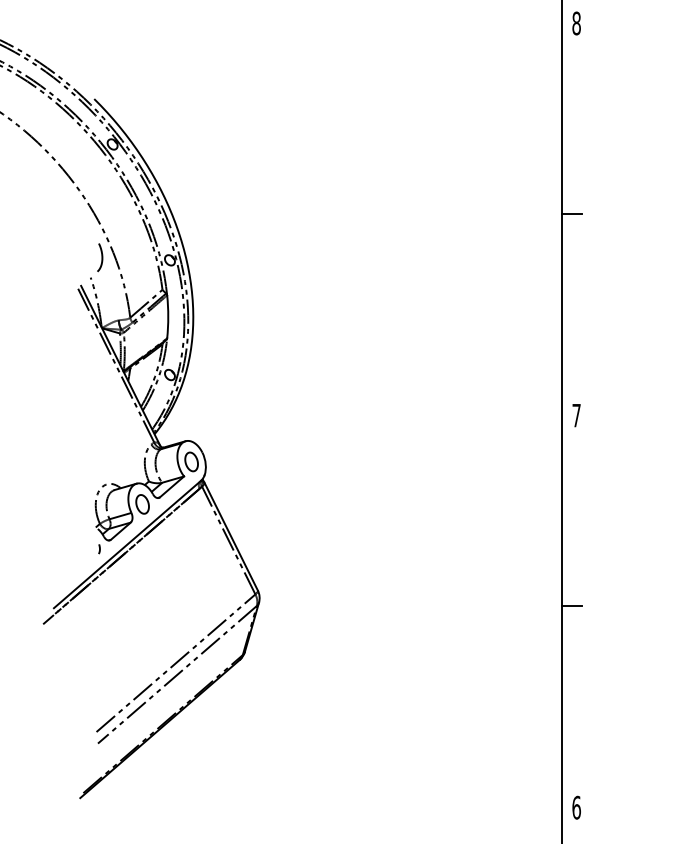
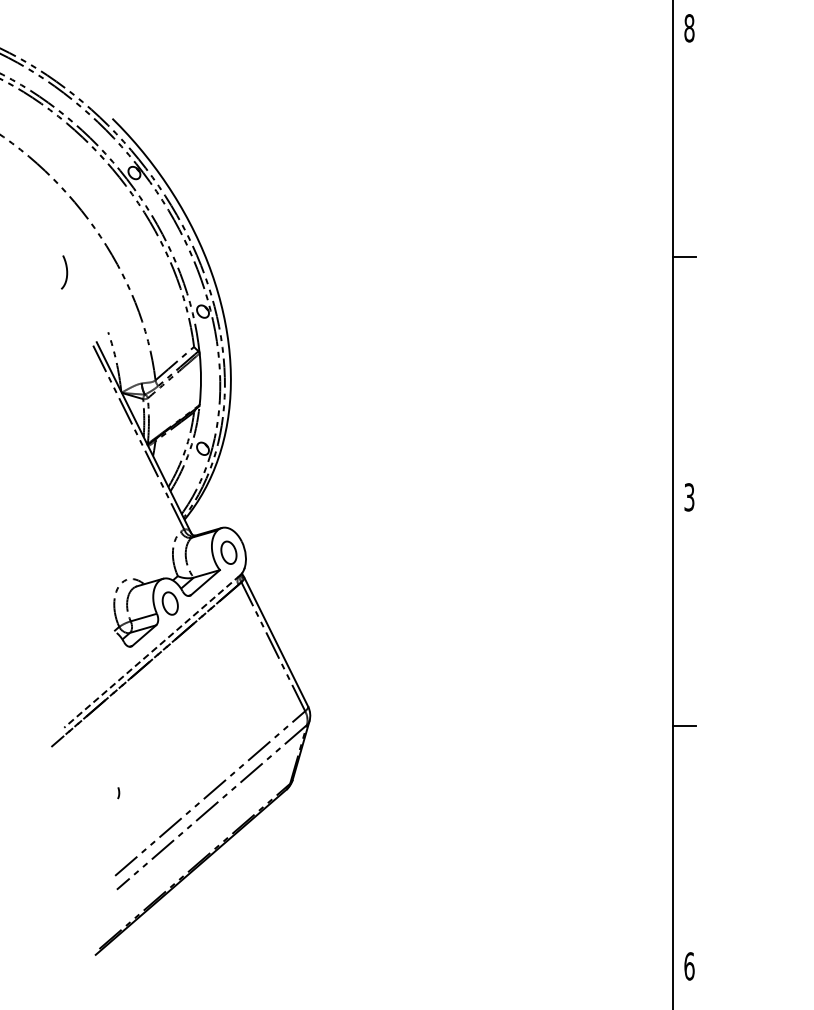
curve: (101, 257) -> (66, 272), moved
text: (576, 415) -> (689, 497), 7 -> 3
line: (126, 544) -> (151, 651), solid -> dashed
curve: (99, 549) -> (118, 793), moved

